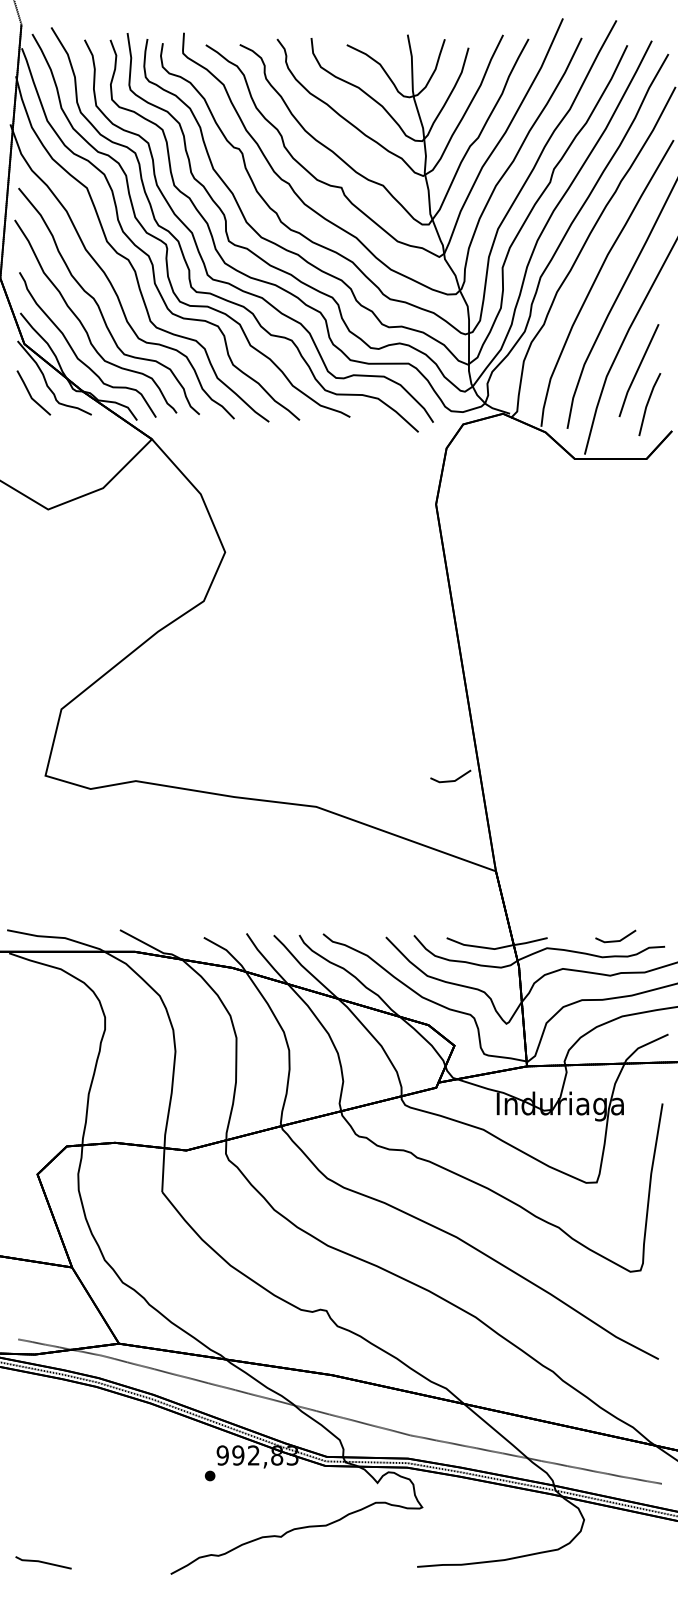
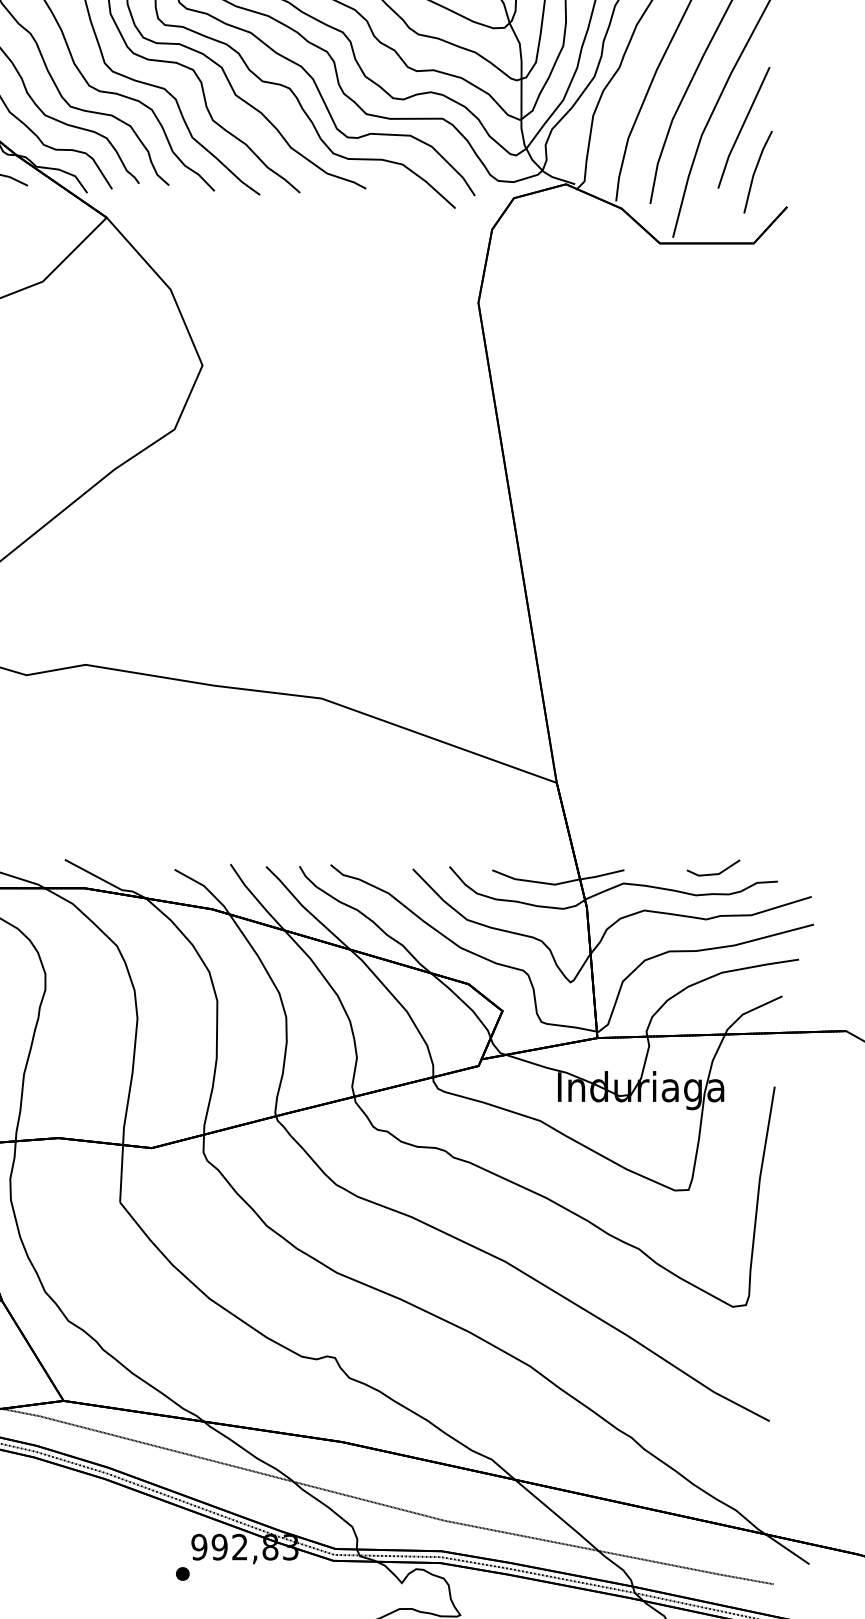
line: (450, 780) -> (497, 664), removed

